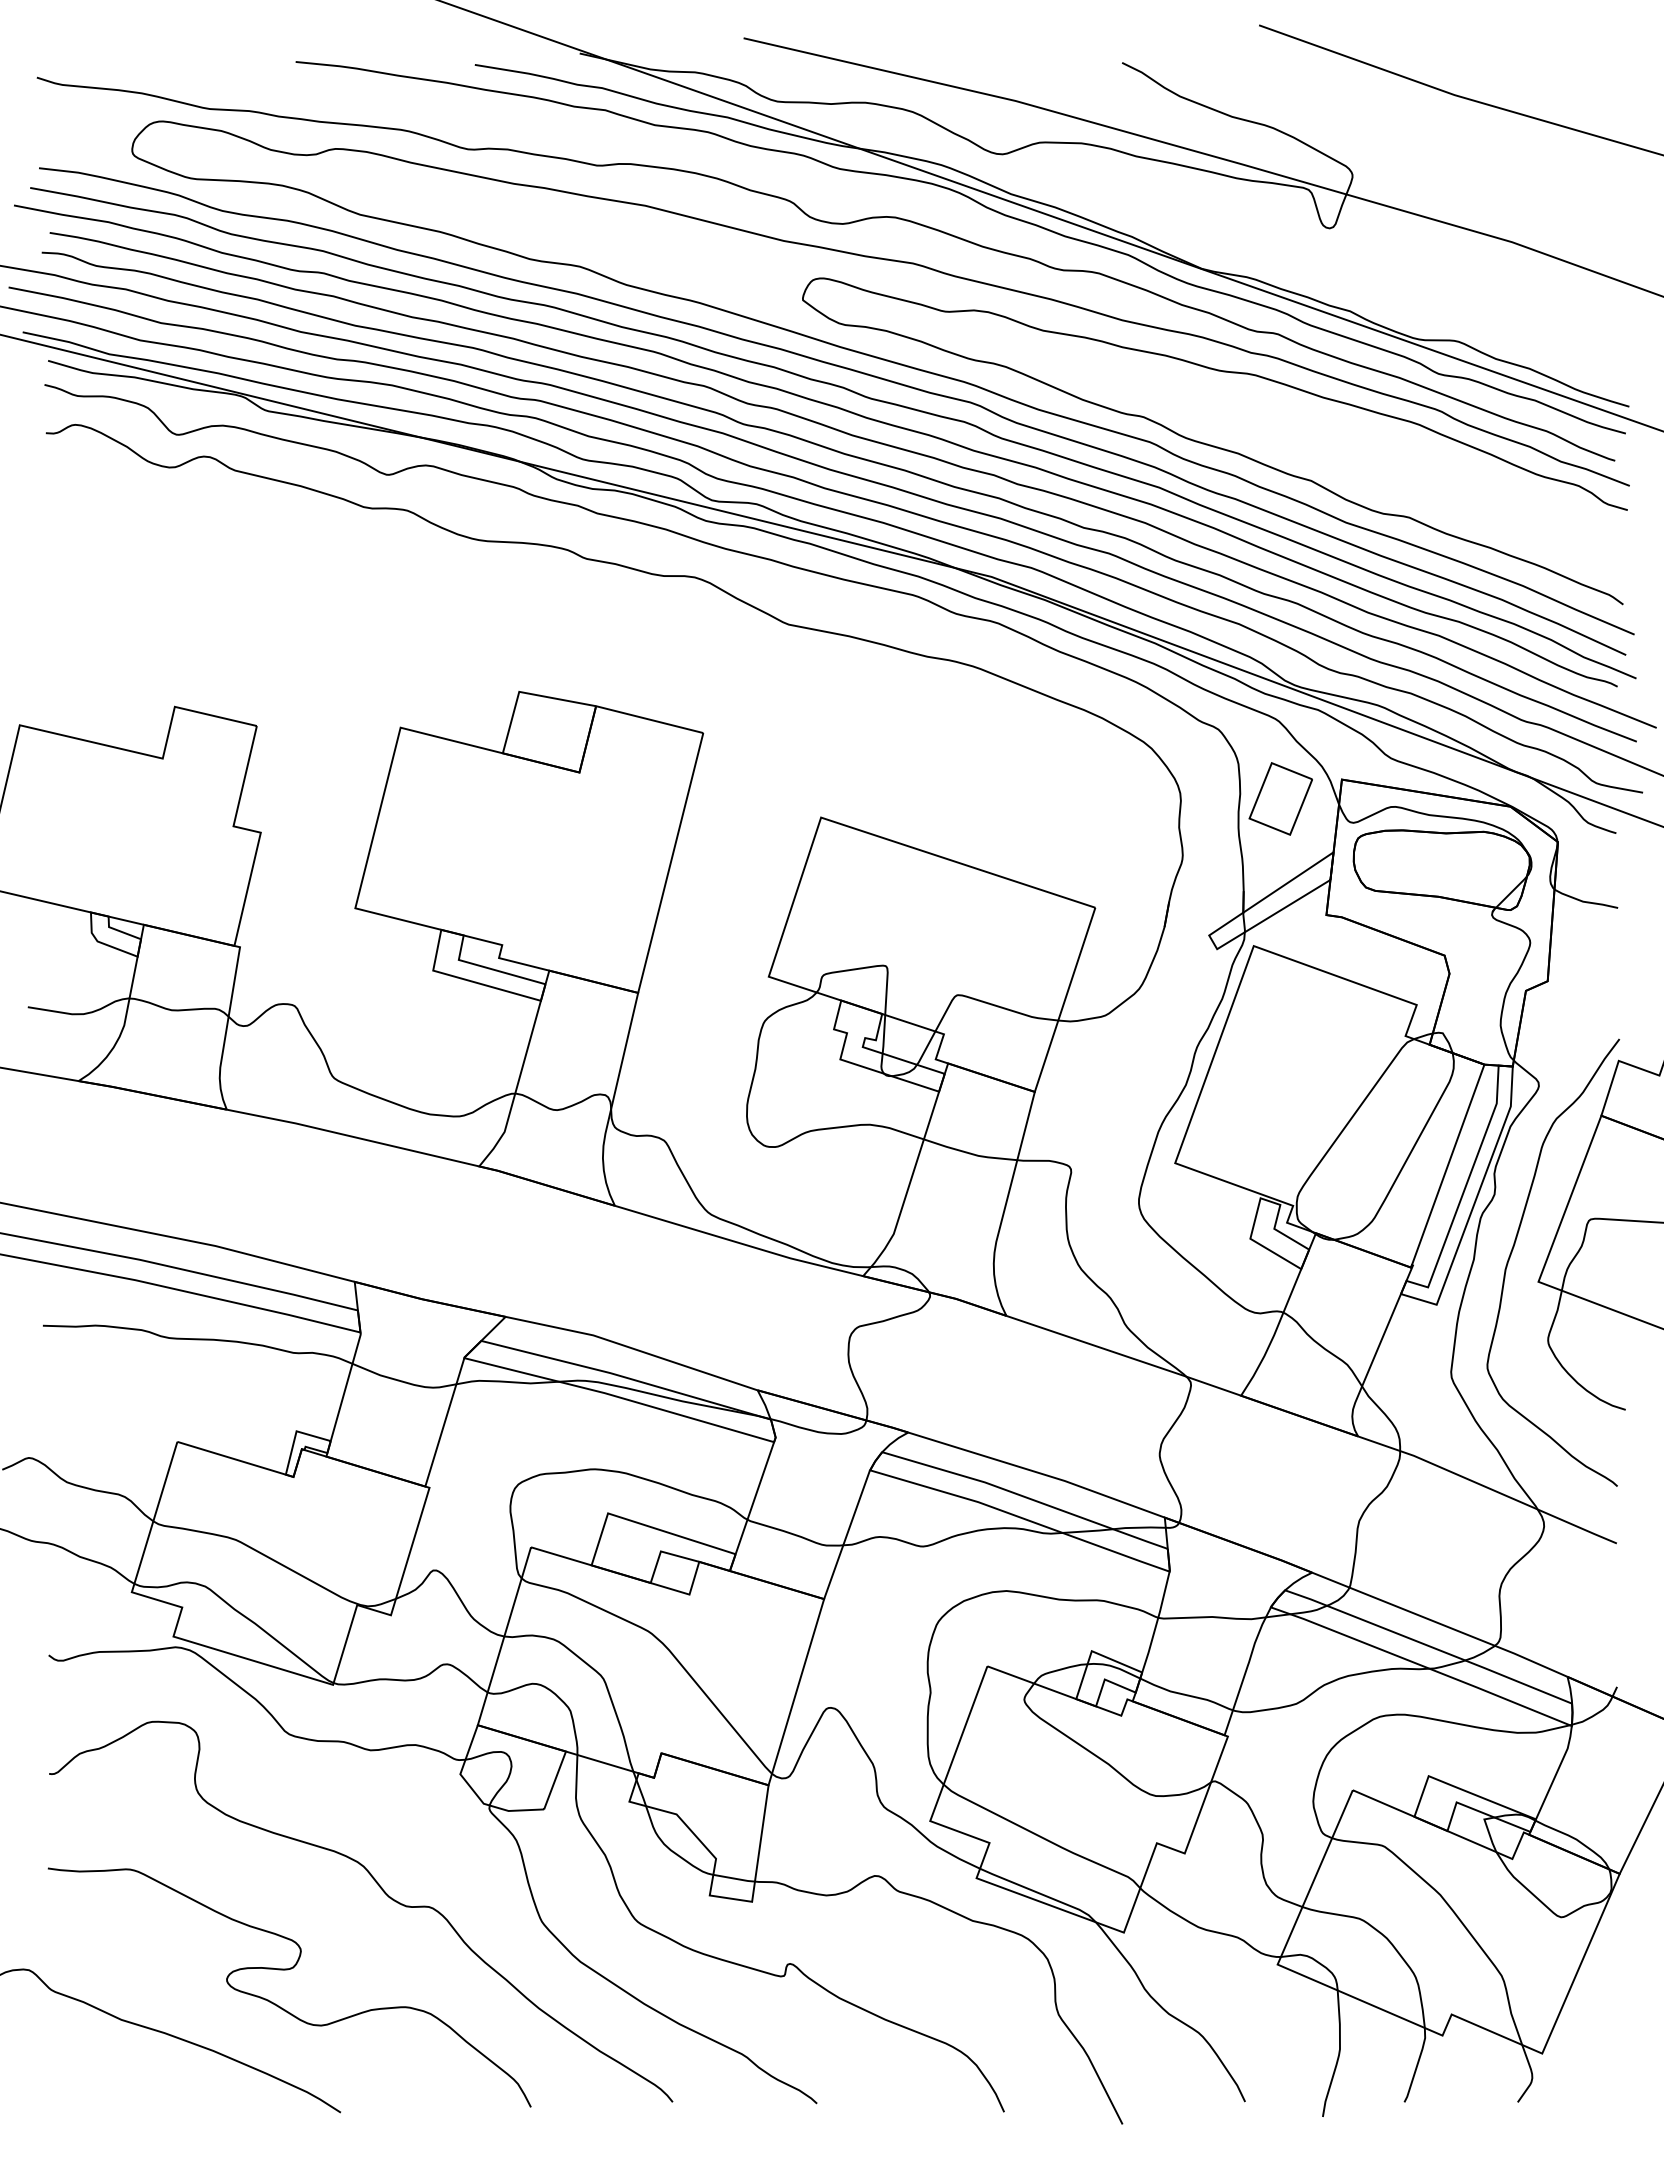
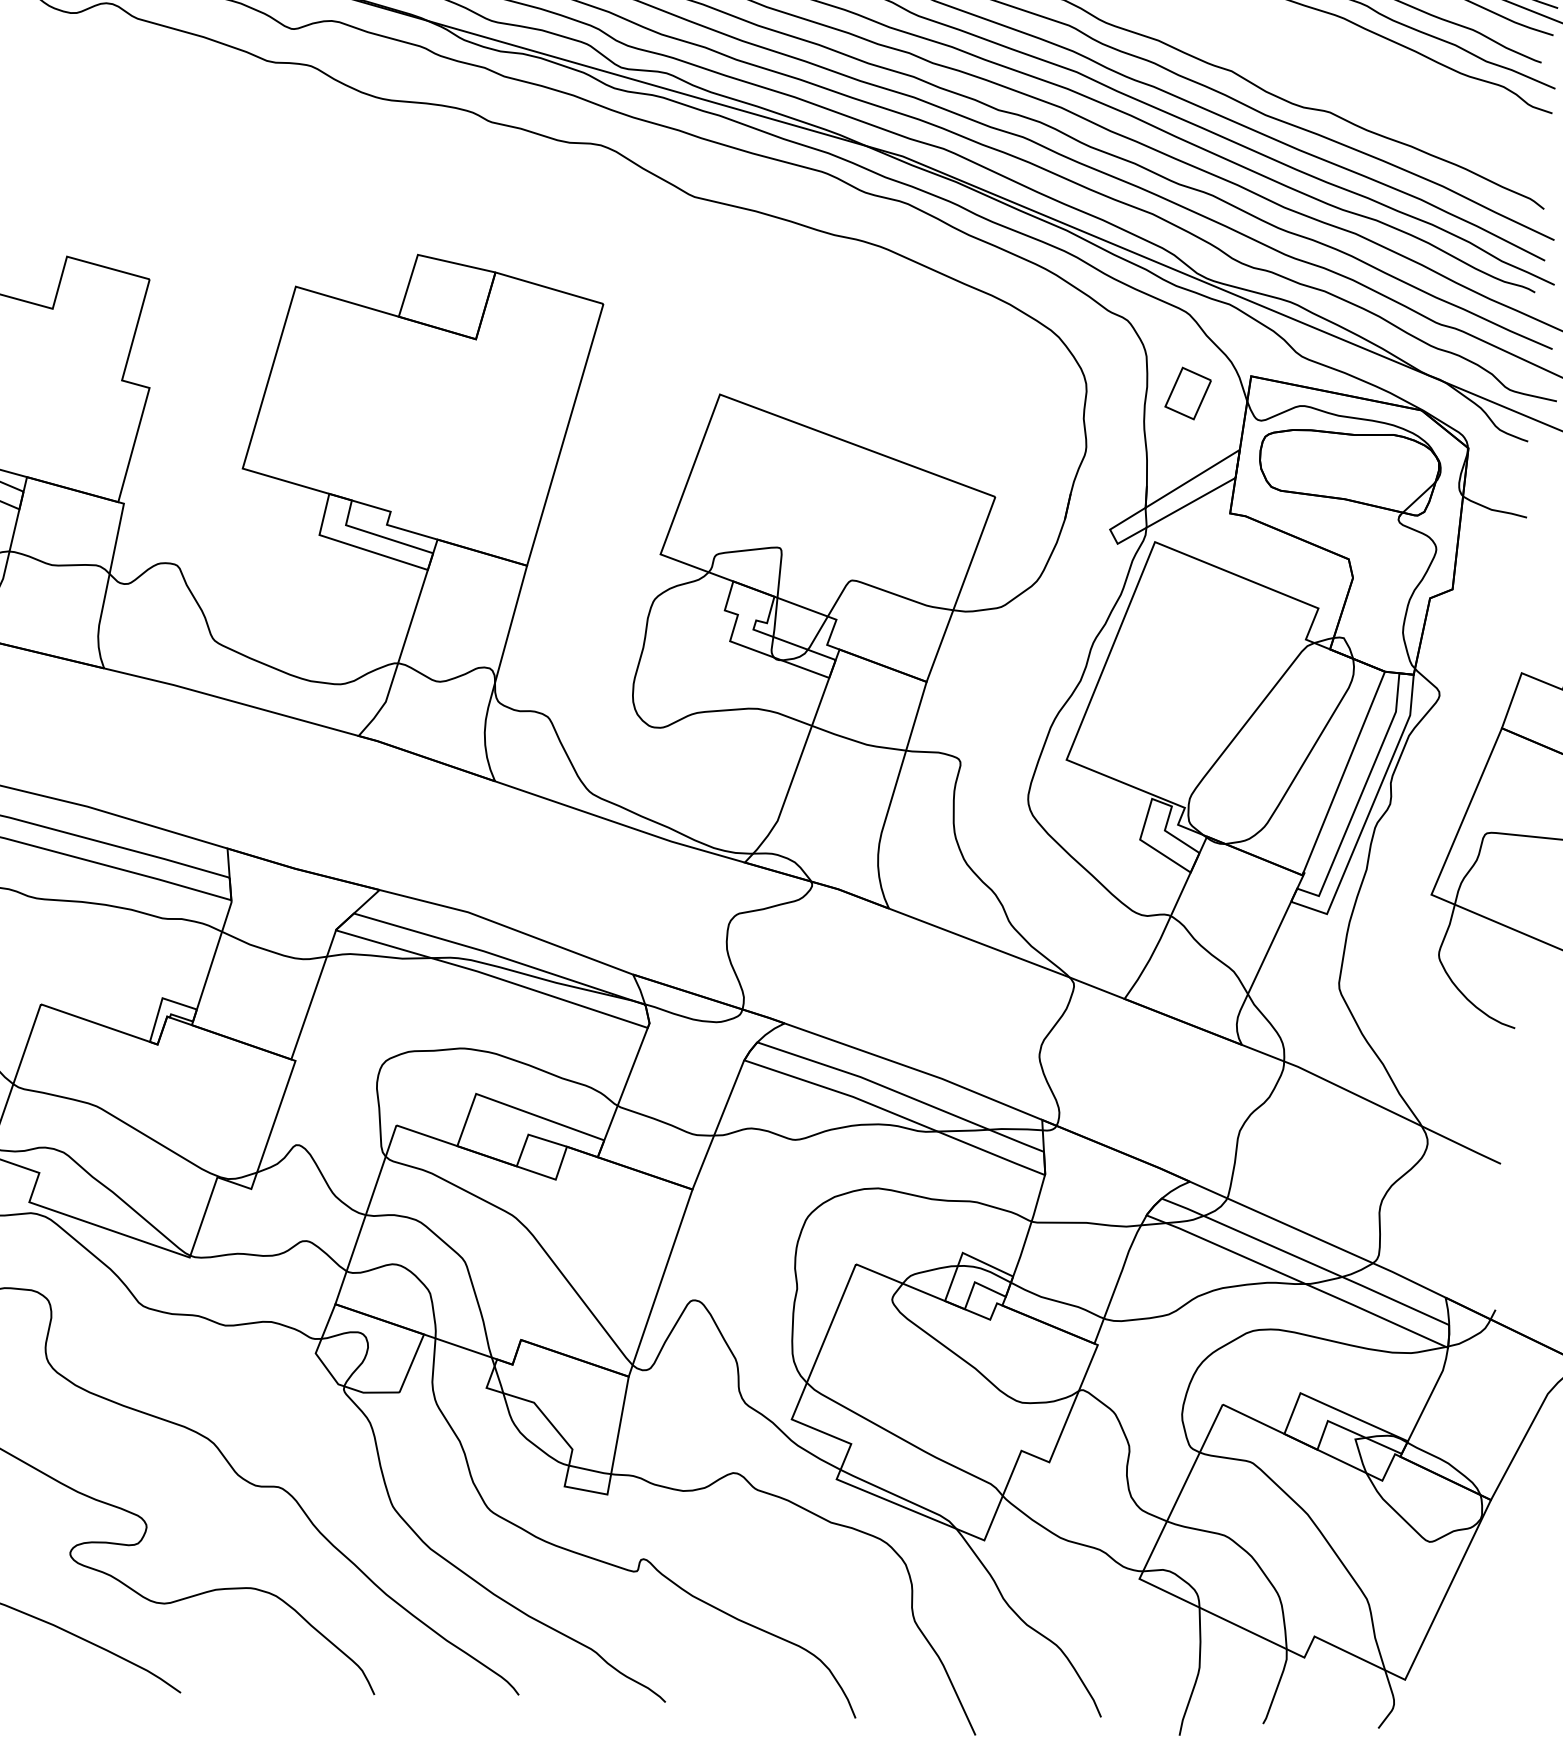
part: (1280, 798) -> (1187, 393), size x0.7
curve: (1514, 1247) -> (1408, 858), removed

